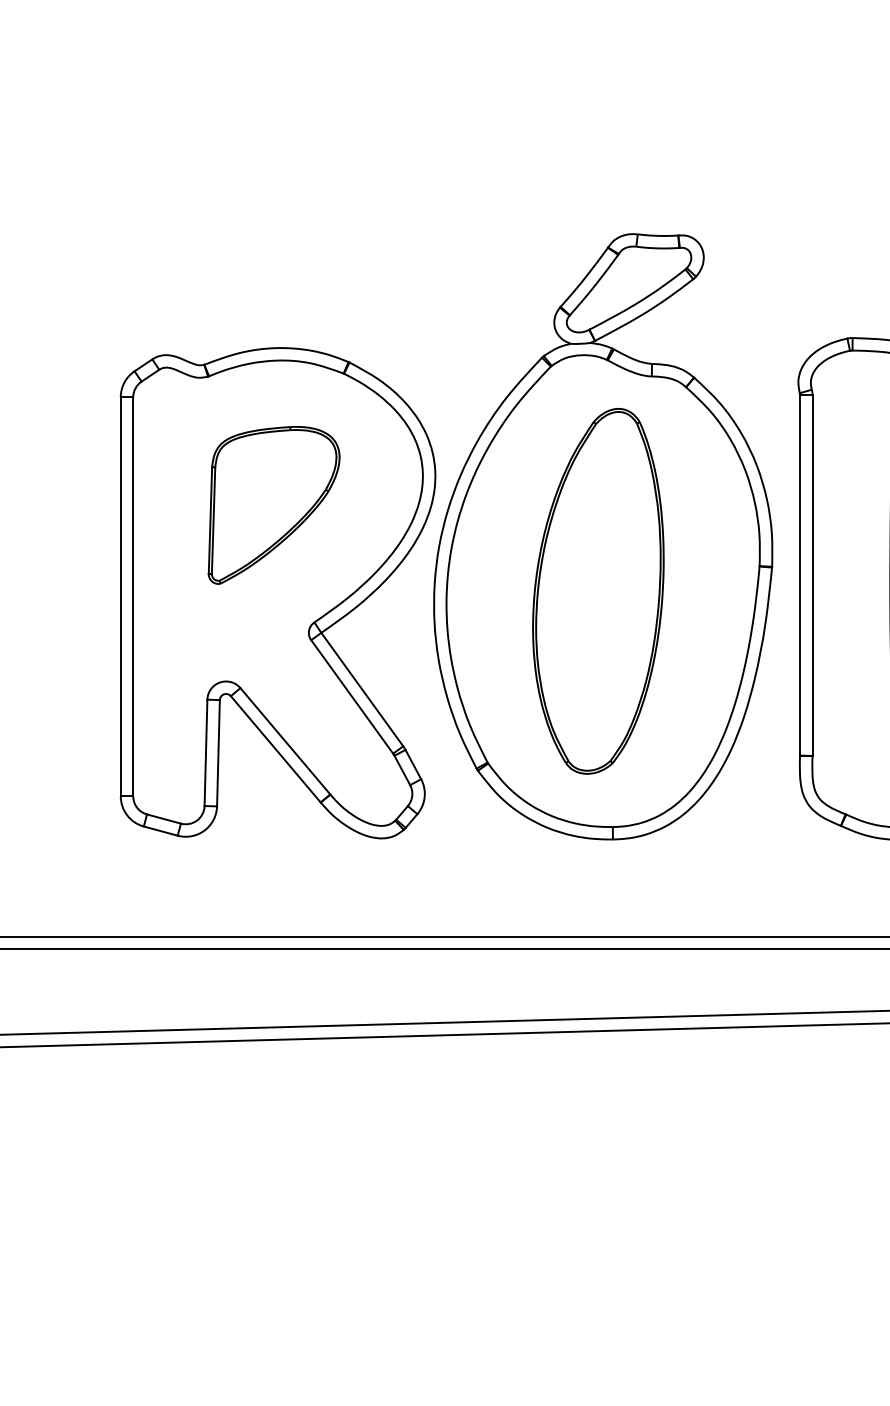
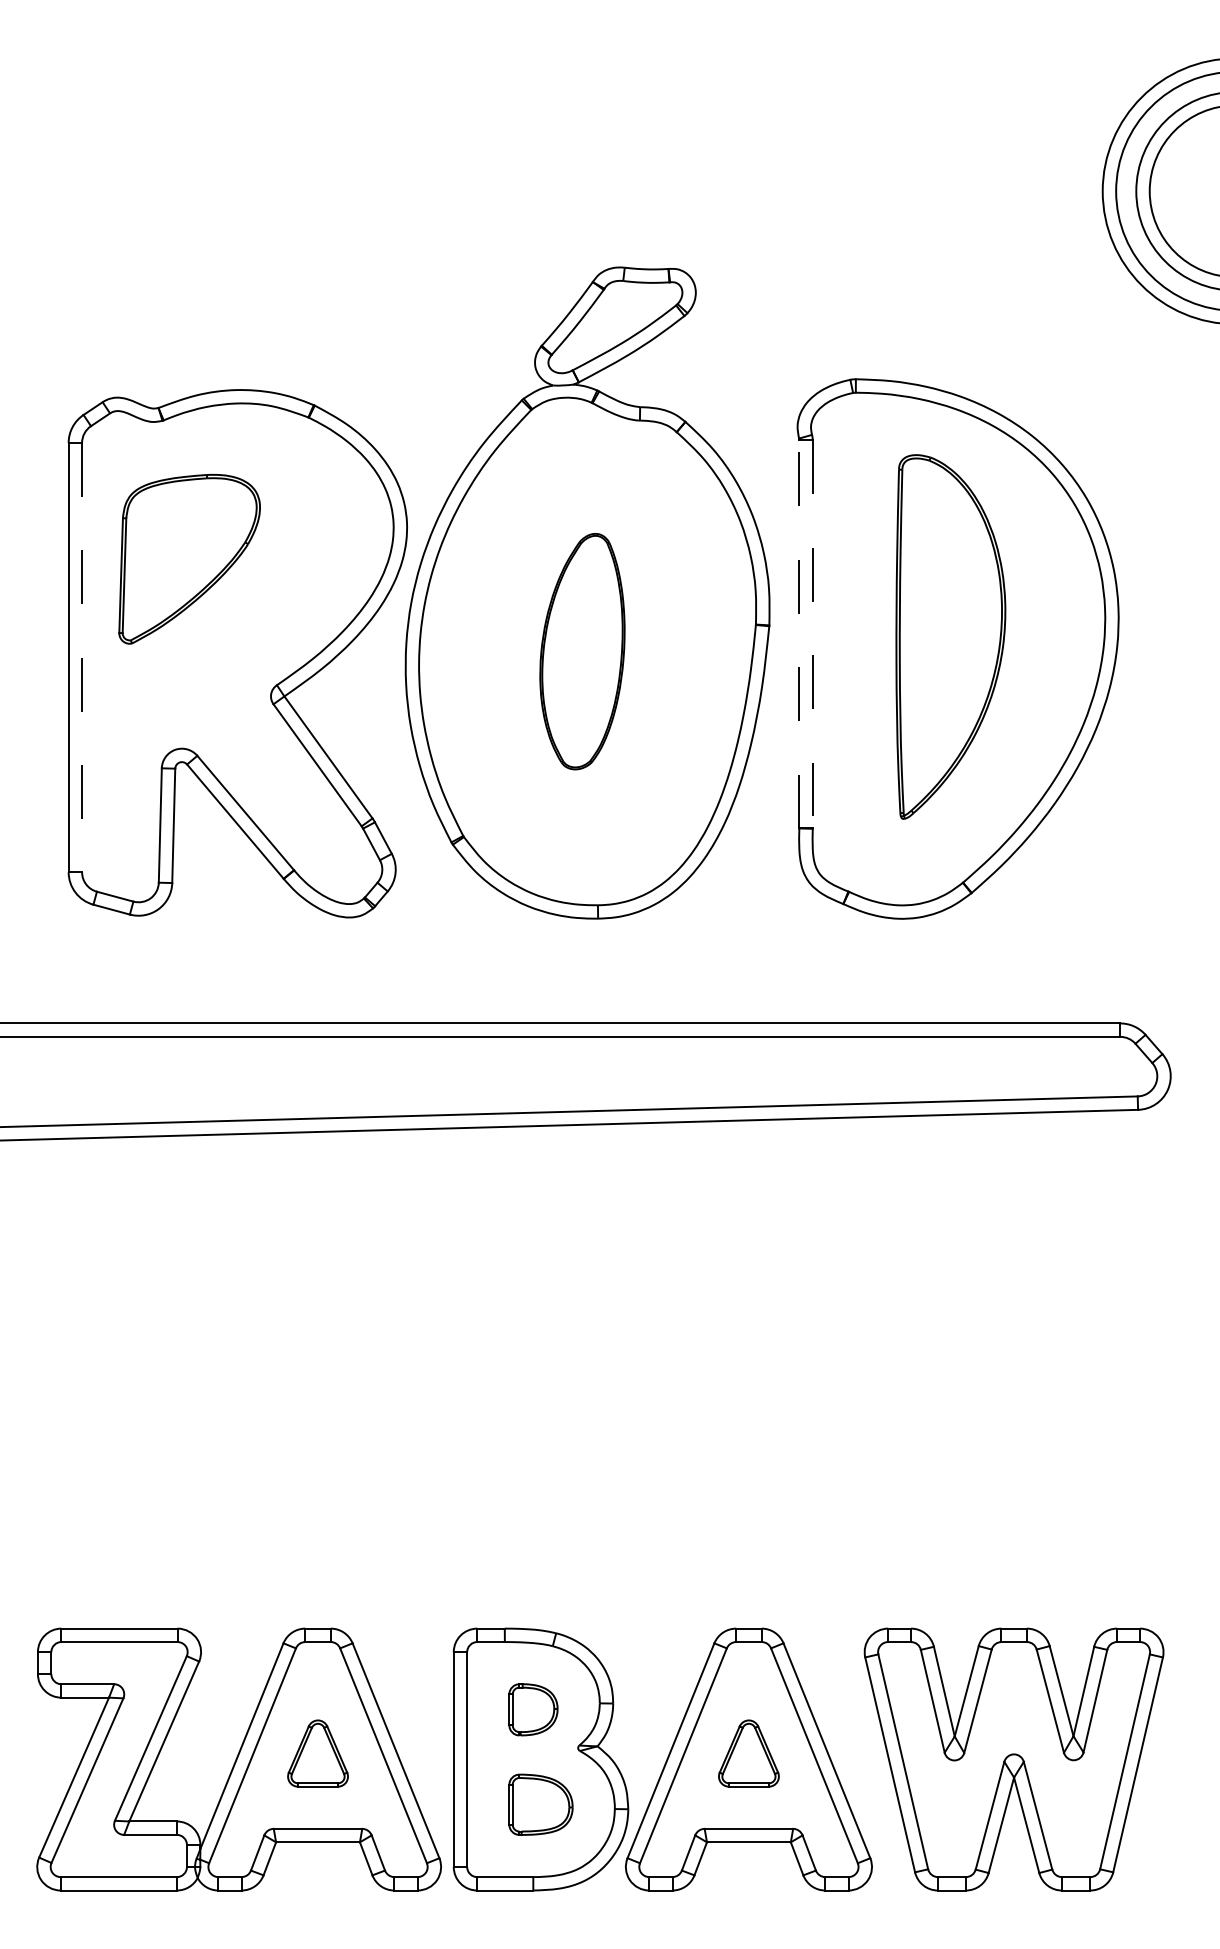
part: (274, 505) -> (189, 559), moved
line: (800, 574) -> (799, 633), solid -> dashed
line: (812, 575) -> (812, 634), solid -> dashed
part: (598, 591) -> (582, 651), size x0.6
line: (133, 596) -> (82, 657), solid -> dashed

